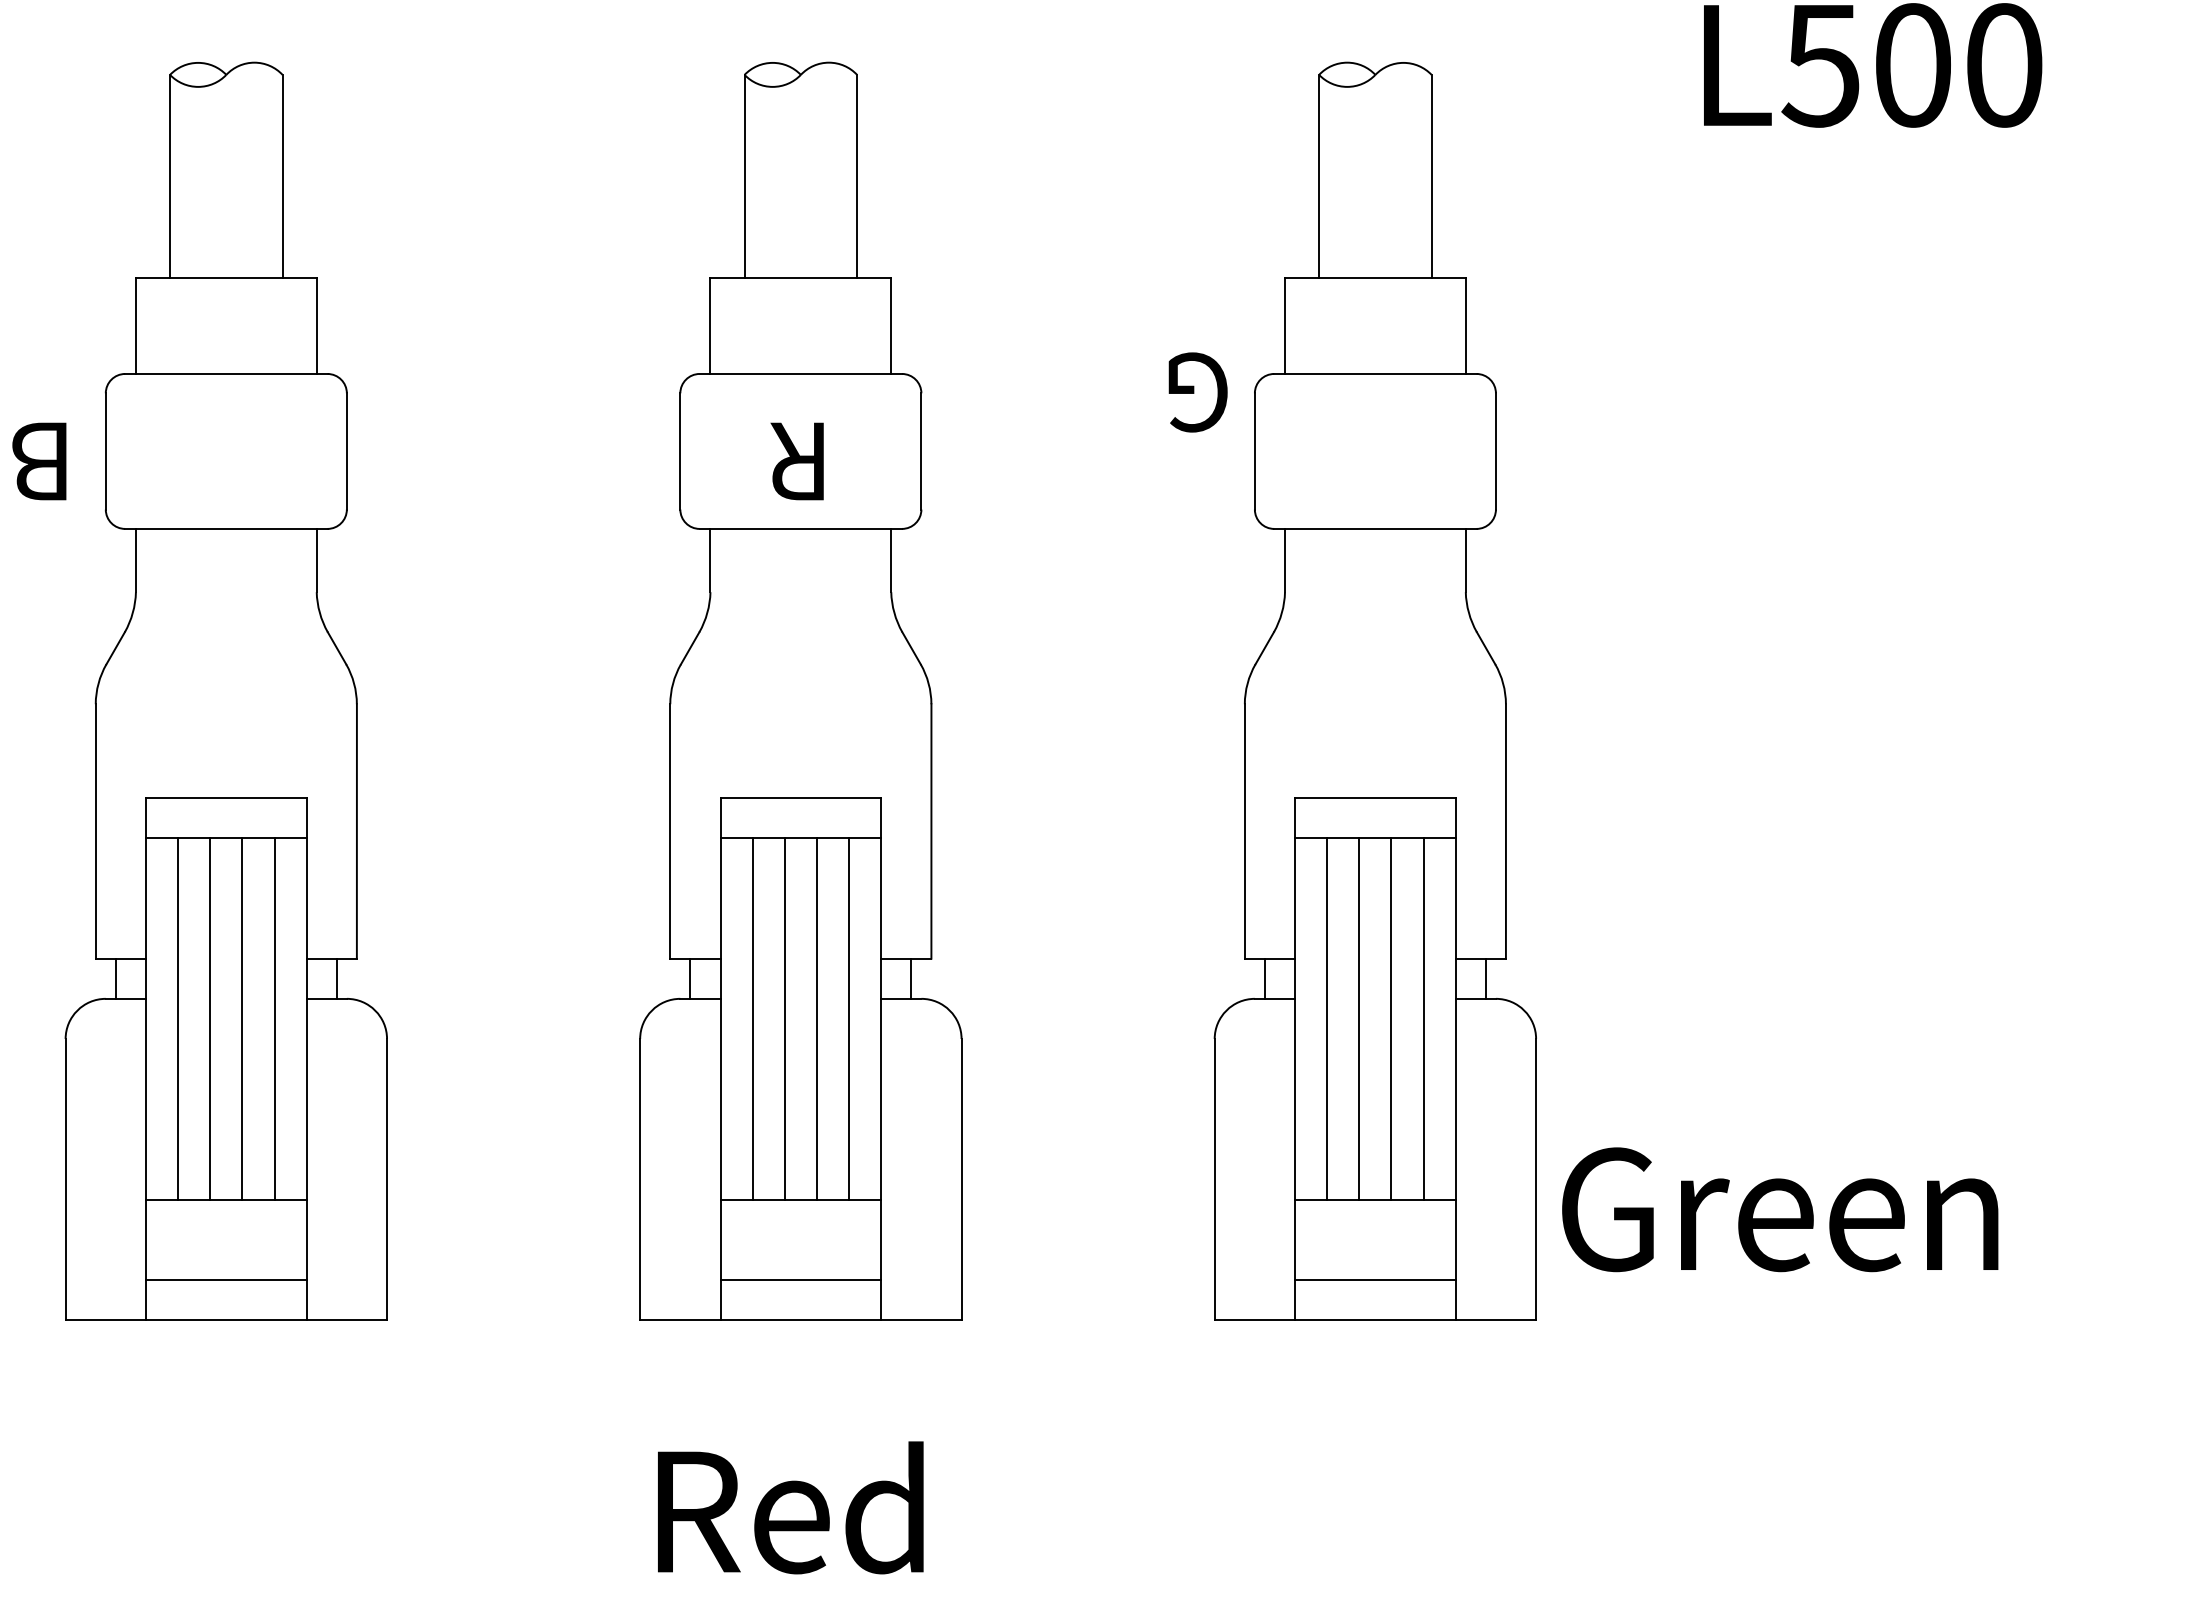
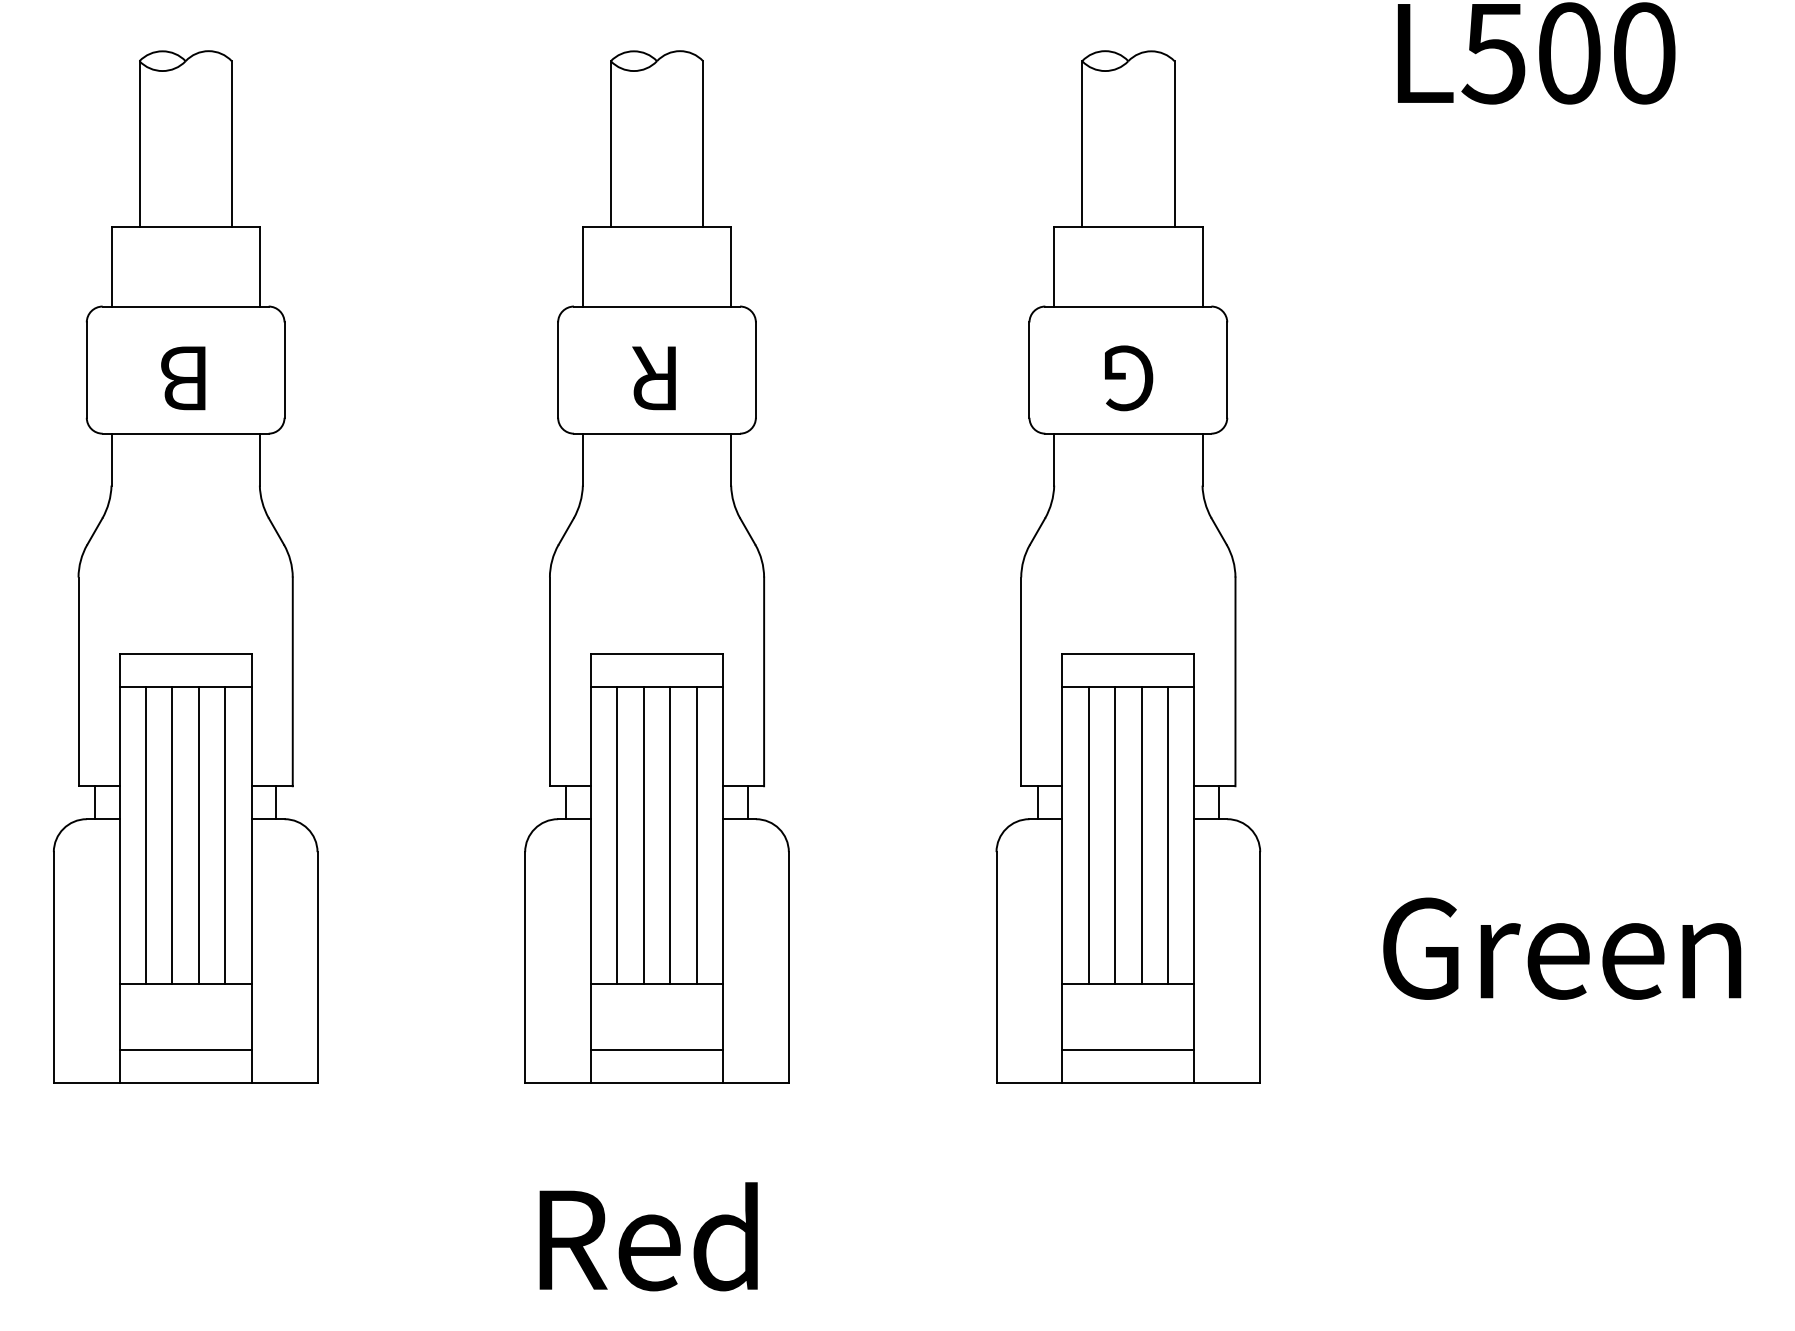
text: (1197, 392) -> (1128, 378), moved
text: (39, 461) -> (183, 378), moved
text: (1780, 1209) -> (1562, 948), moved

